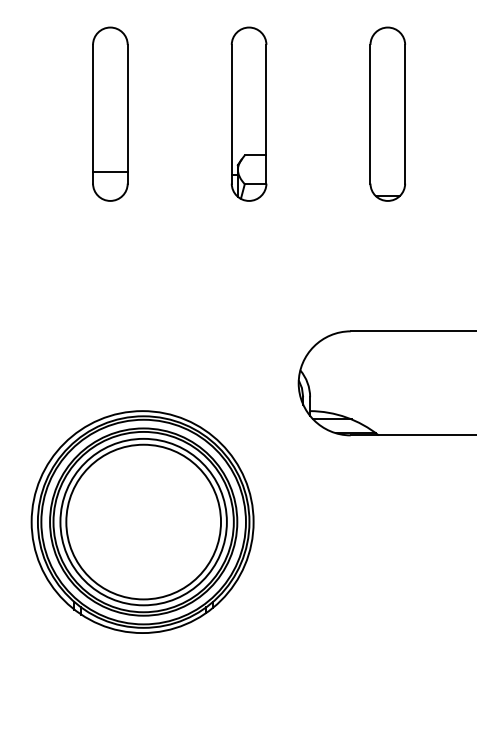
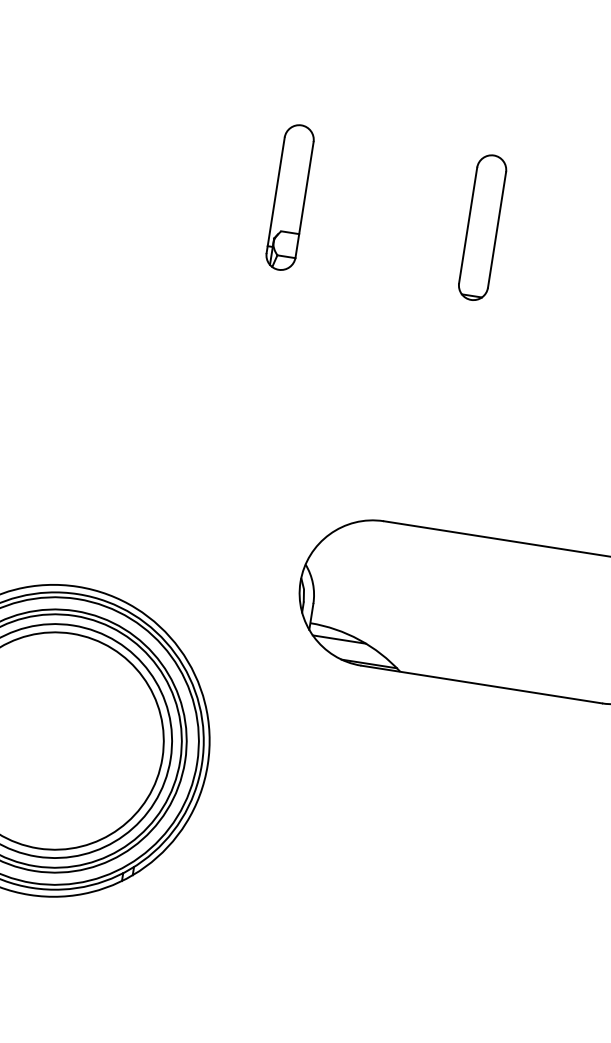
part: (110, 113) -> (97, 166), removed
part: (248, 113) -> (289, 196), size x0.6
part: (387, 113) -> (482, 226), size x0.6

